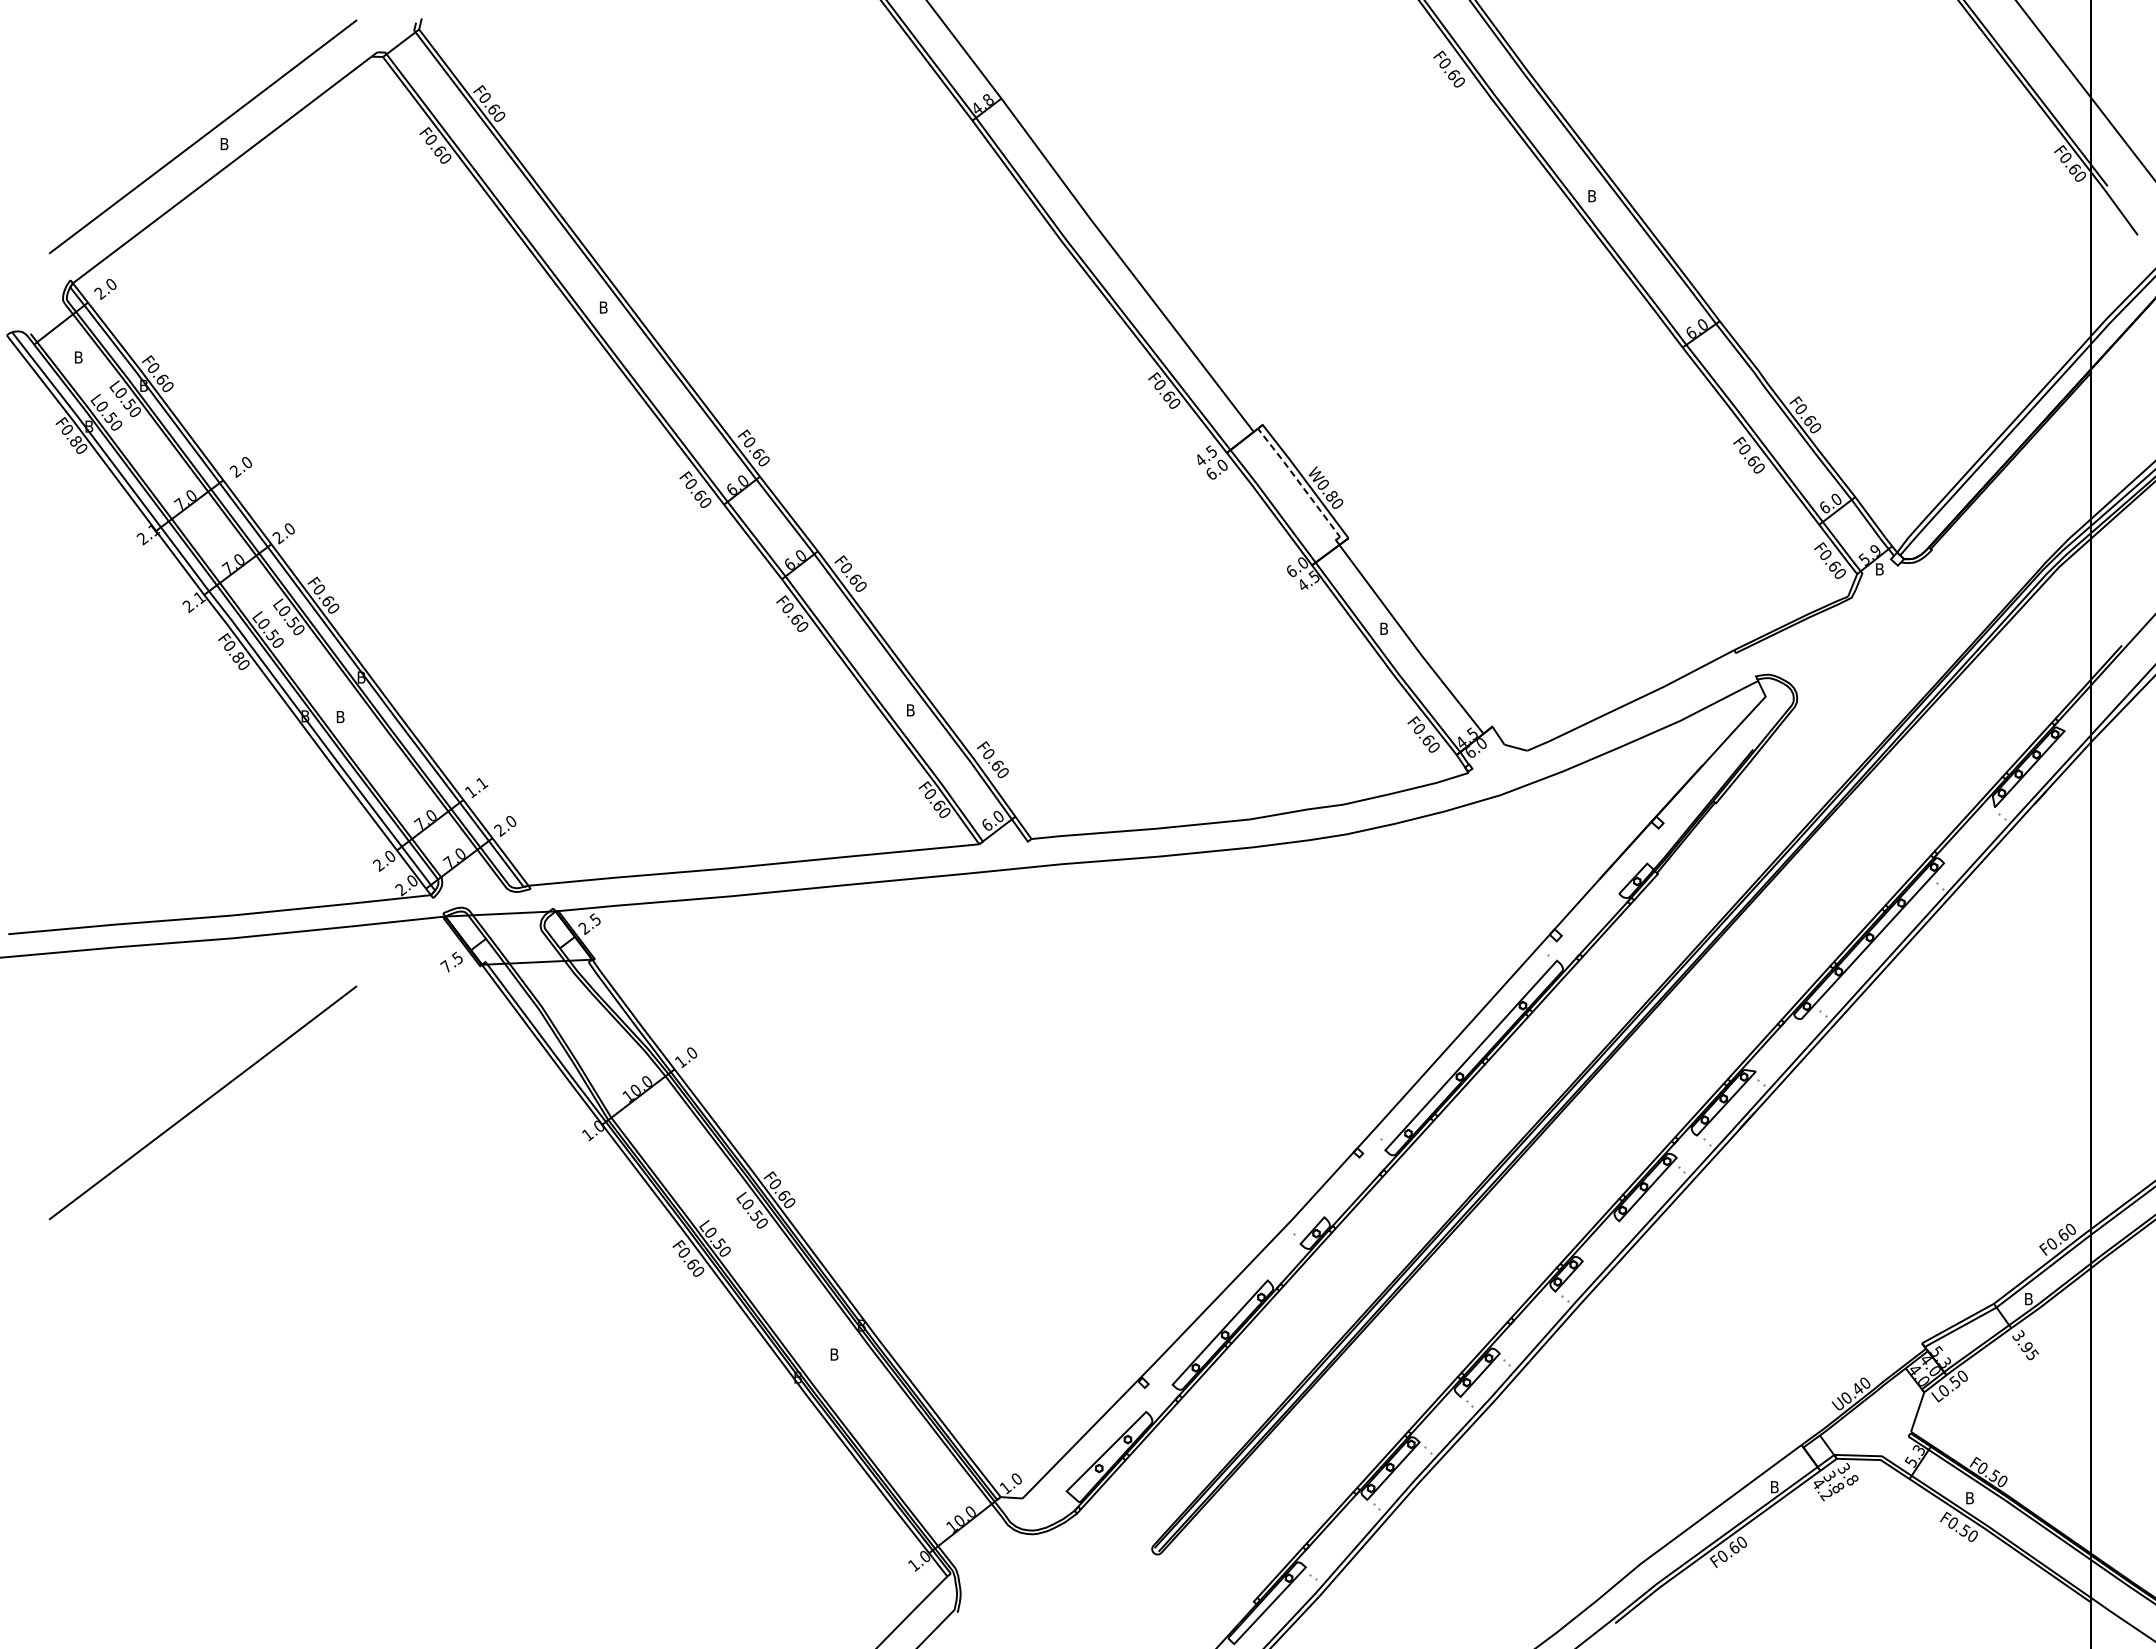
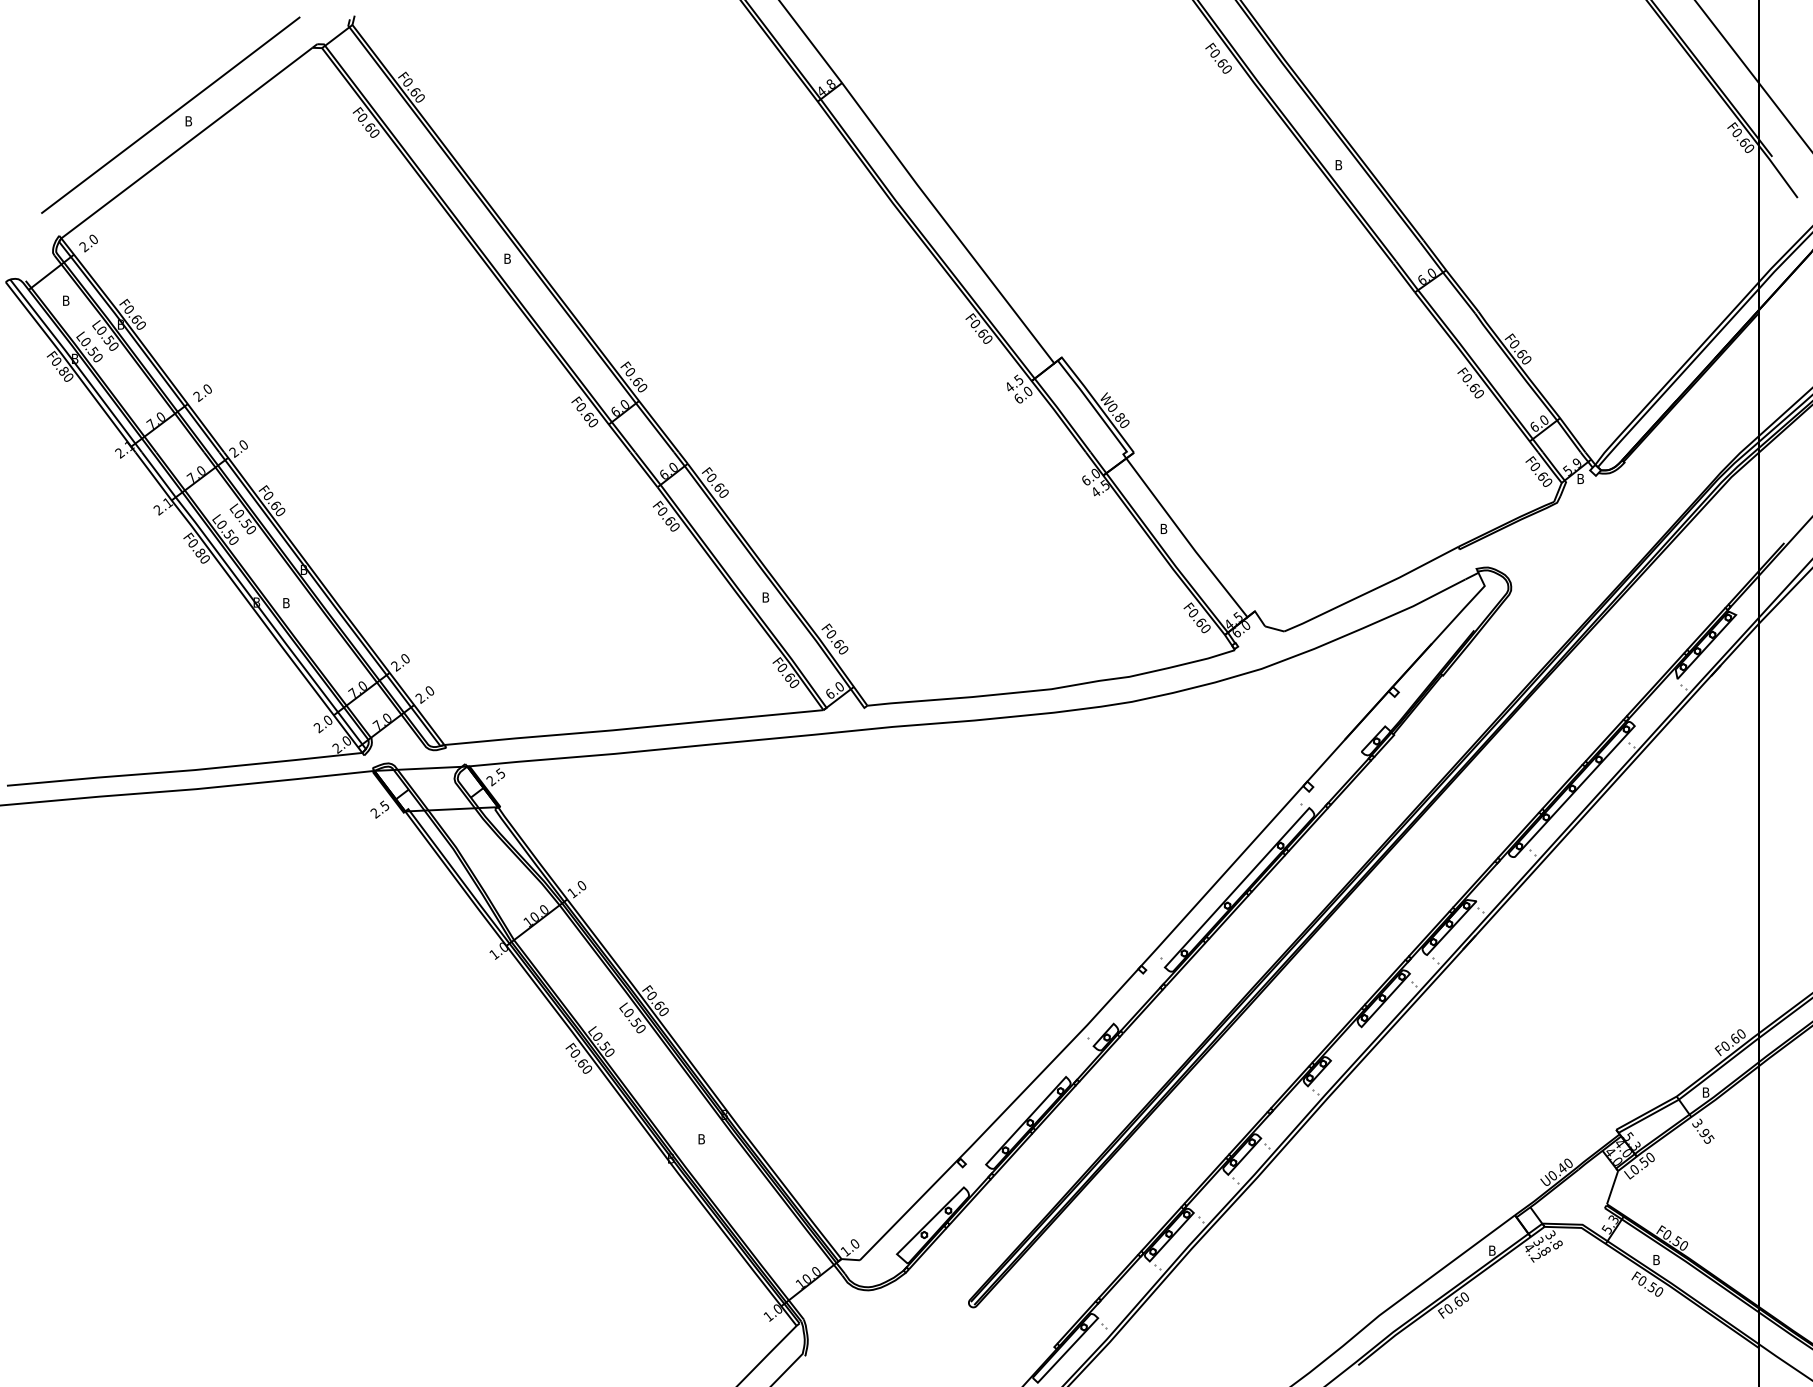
line: (1299, 482) -> (1092, 405), dashed -> solid
text: (476, 787) -> (400, 662), 1.1 -> 2.0
text: (446, 966) -> (375, 812), 7.5 -> 2.5
line: (202, 1102) -> (170, 927), removed

